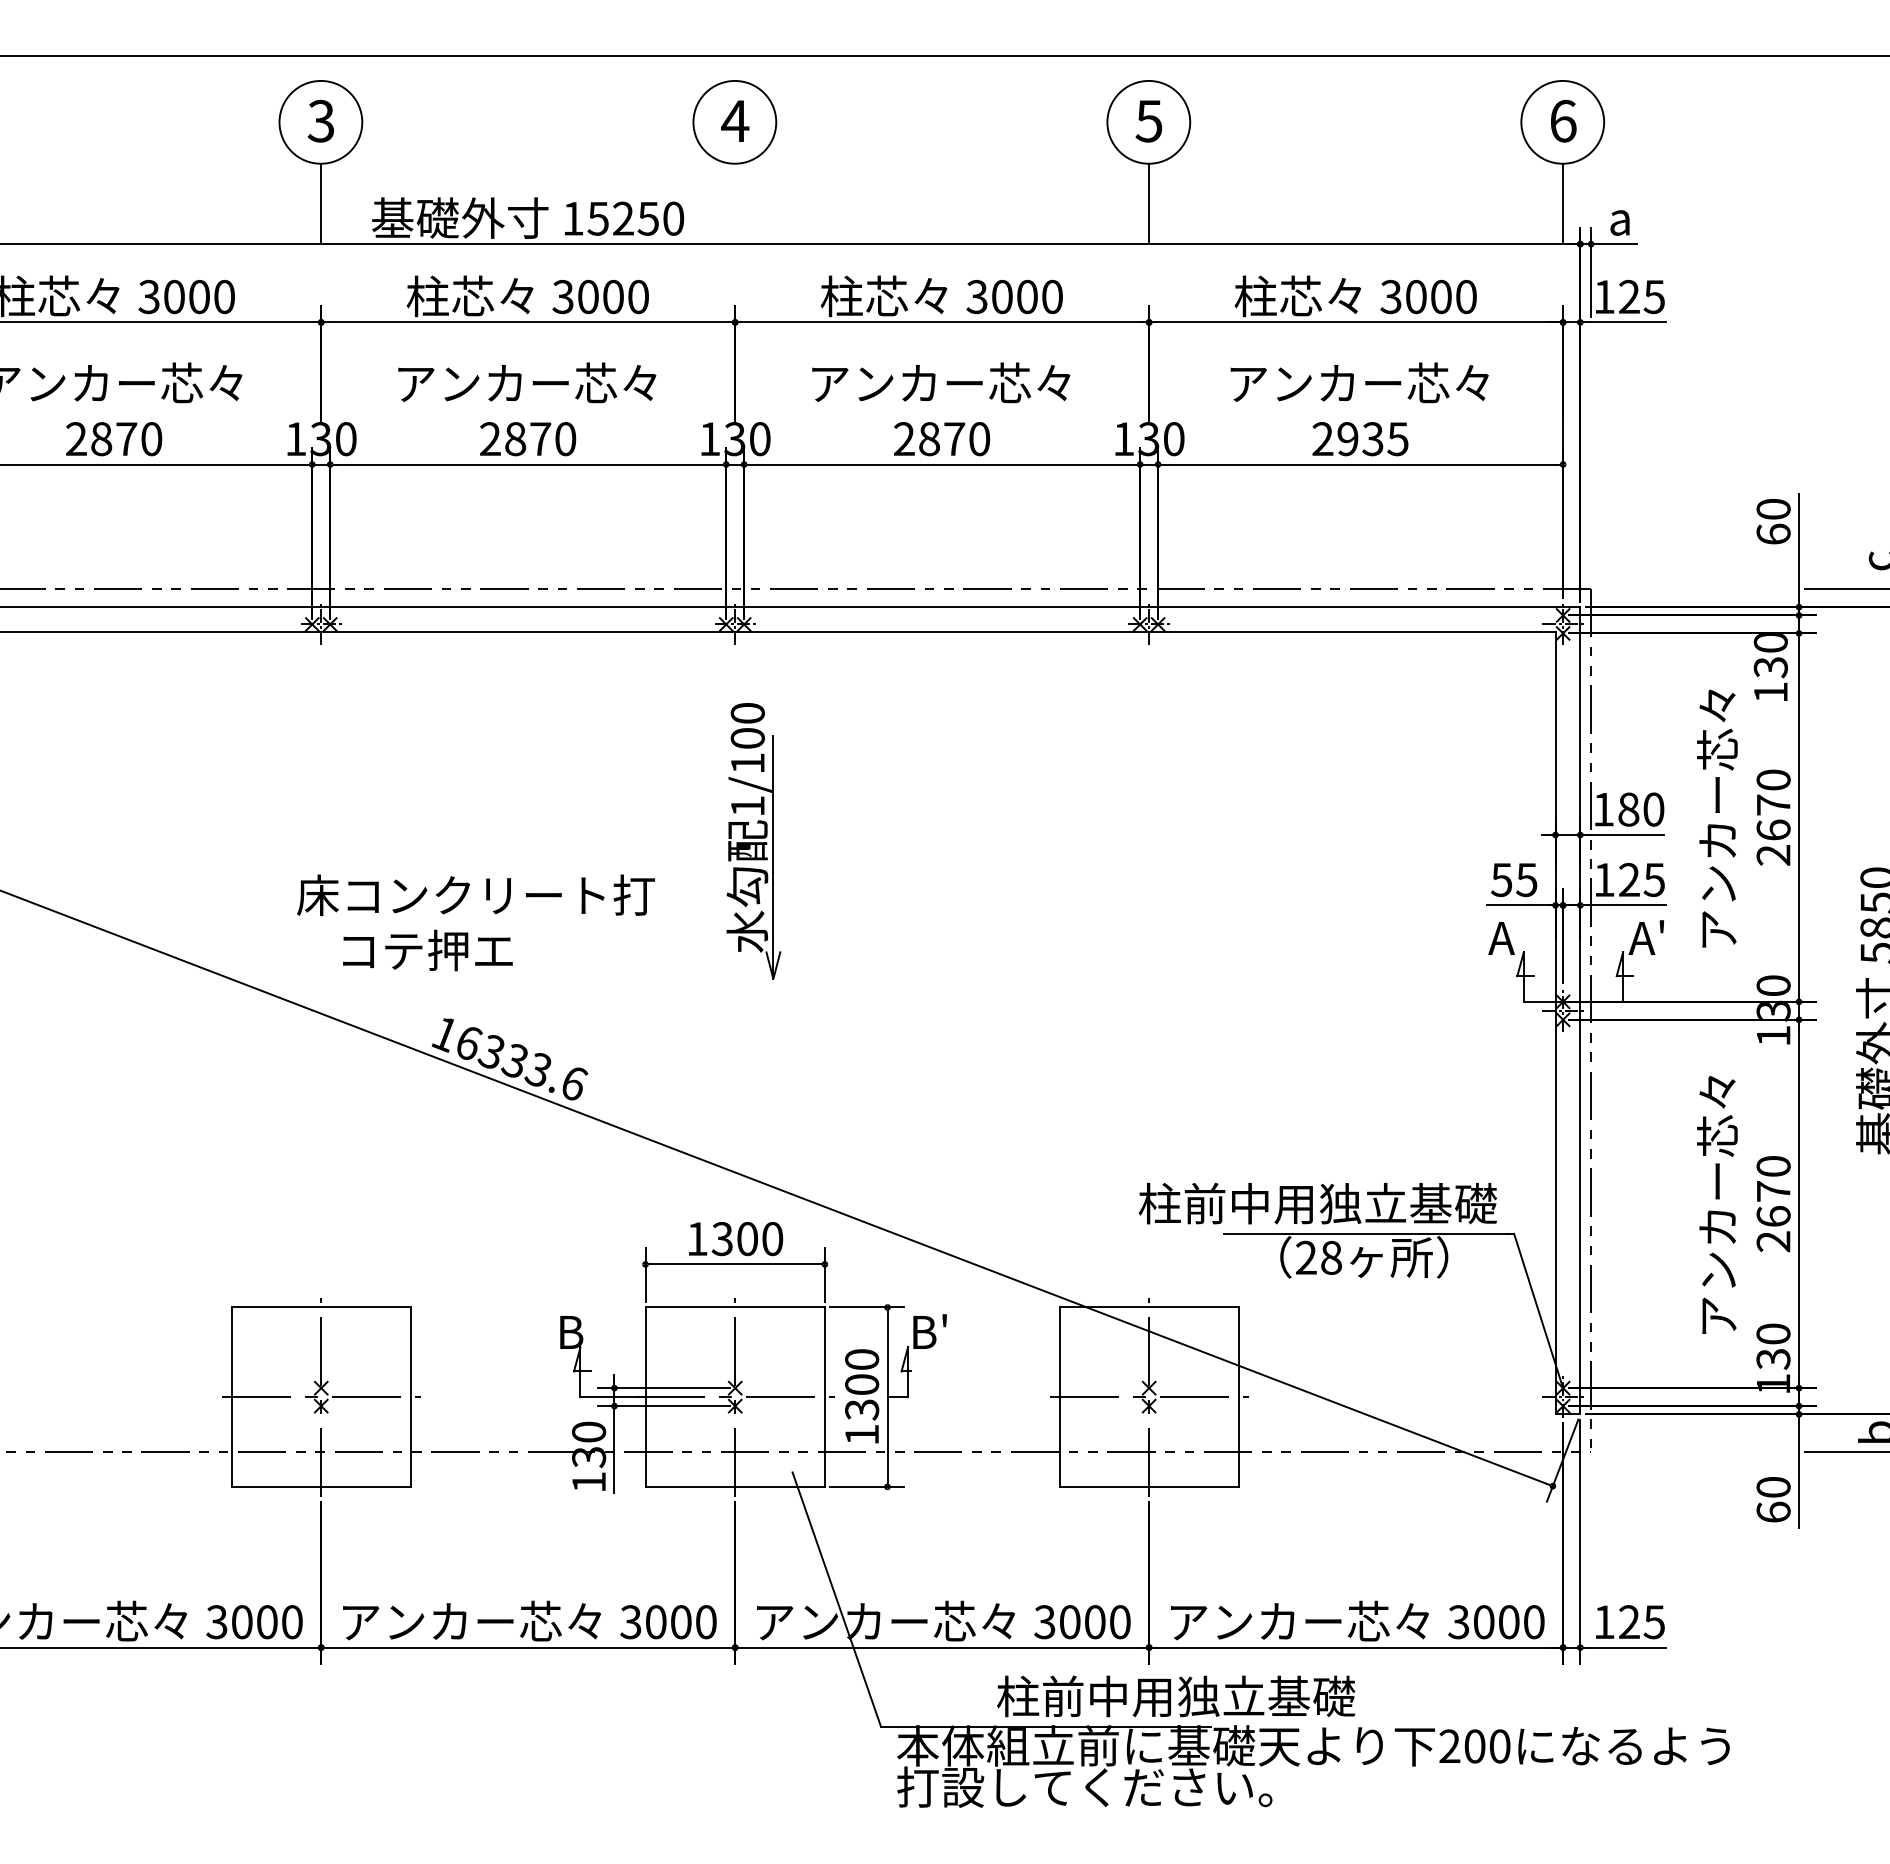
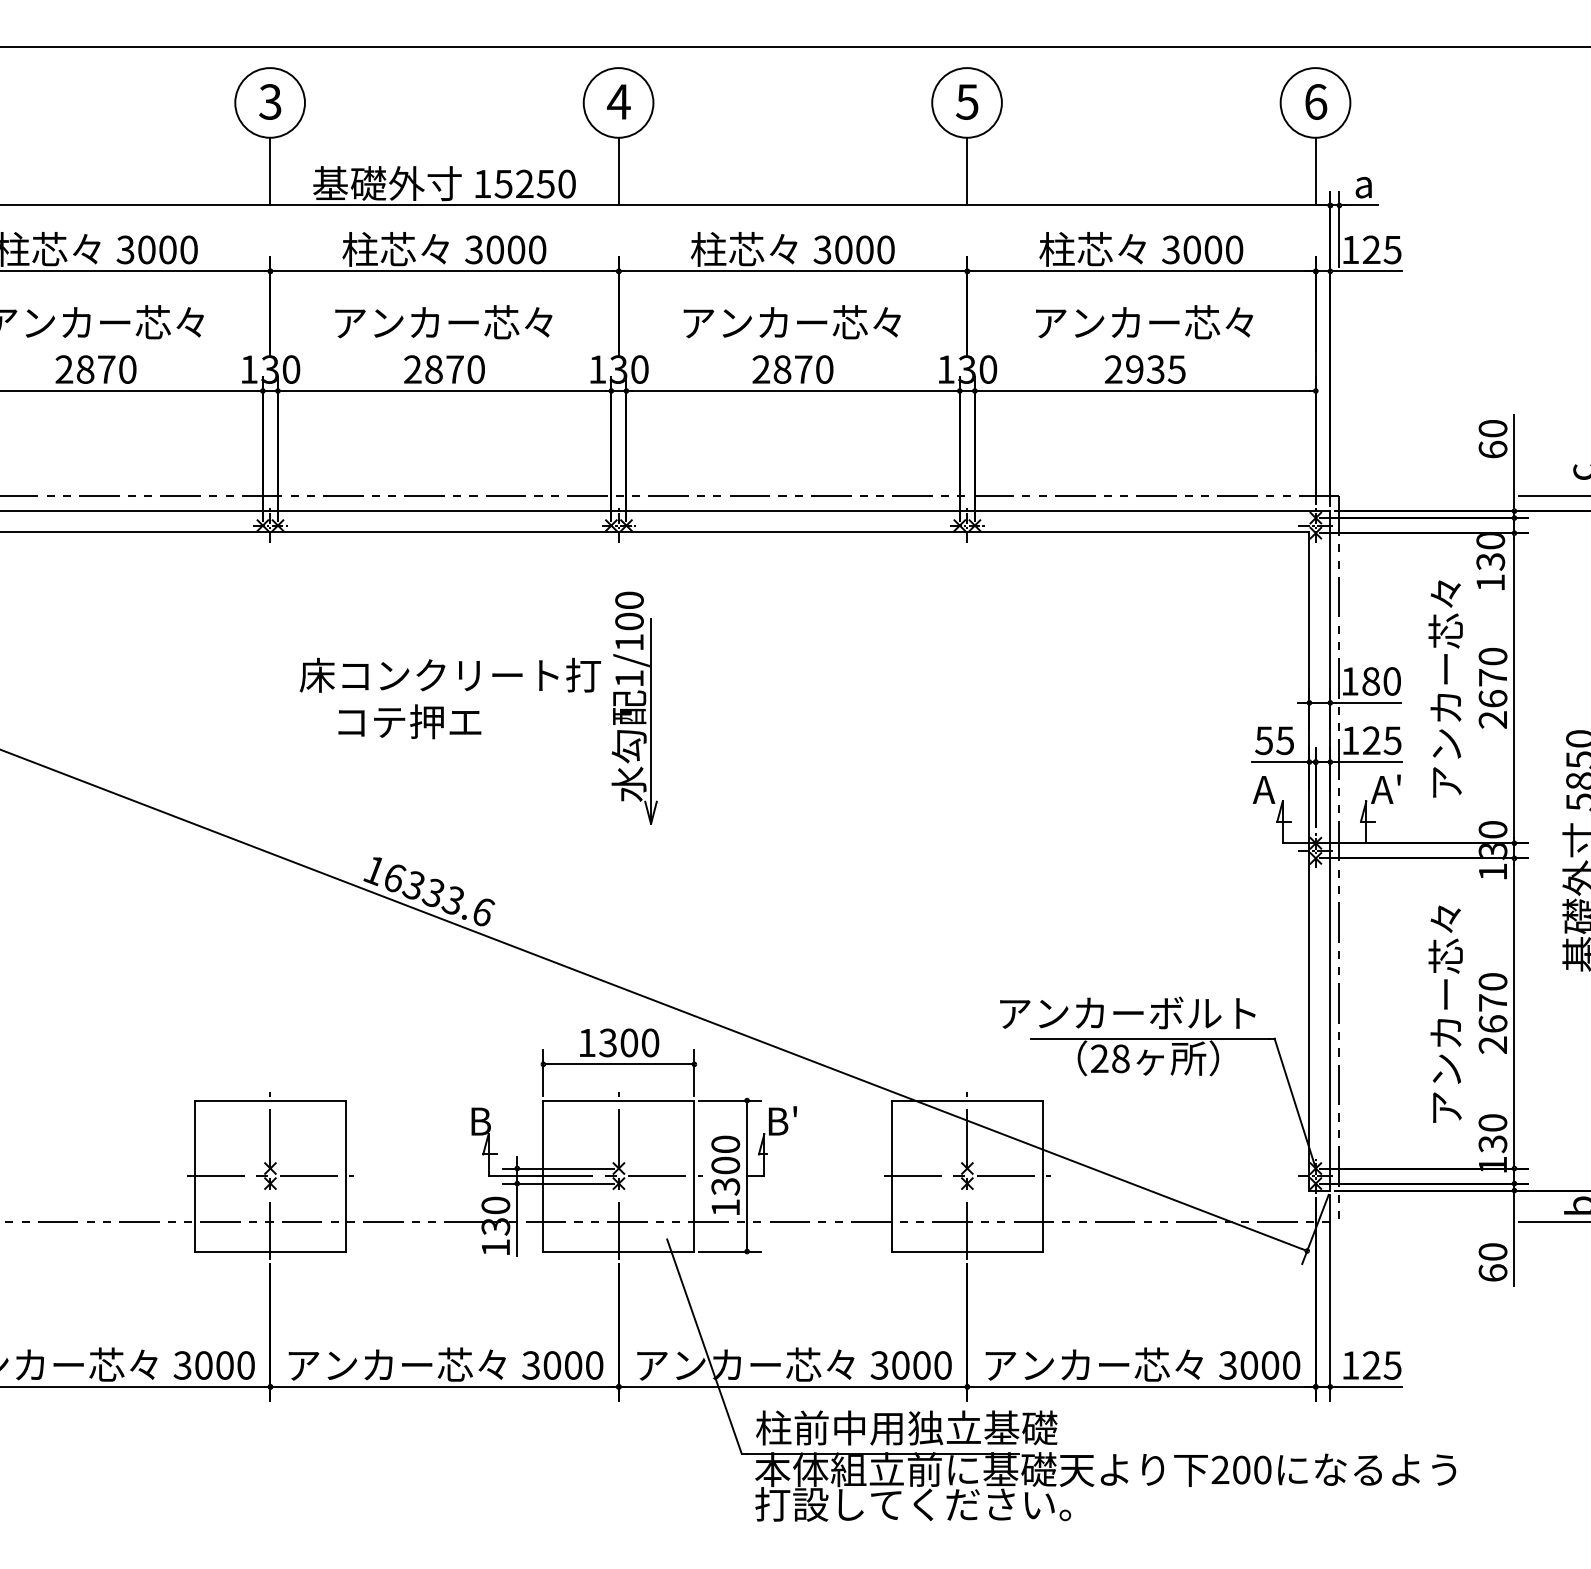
line: (735, 202) -> (619, 170), added
text: (475, 922) -> (449, 698), moved
text: (1317, 1203) -> (1109, 1013), 柱前中用独立基礎 -> アンカーボルト
text: (1176, 1696) -> (907, 1428), moved

